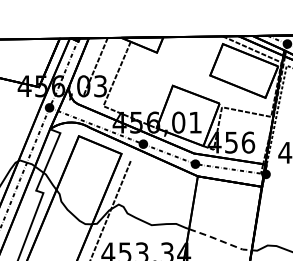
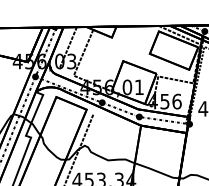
line: (220, 240) -> (157, 171), dashed -> solid

